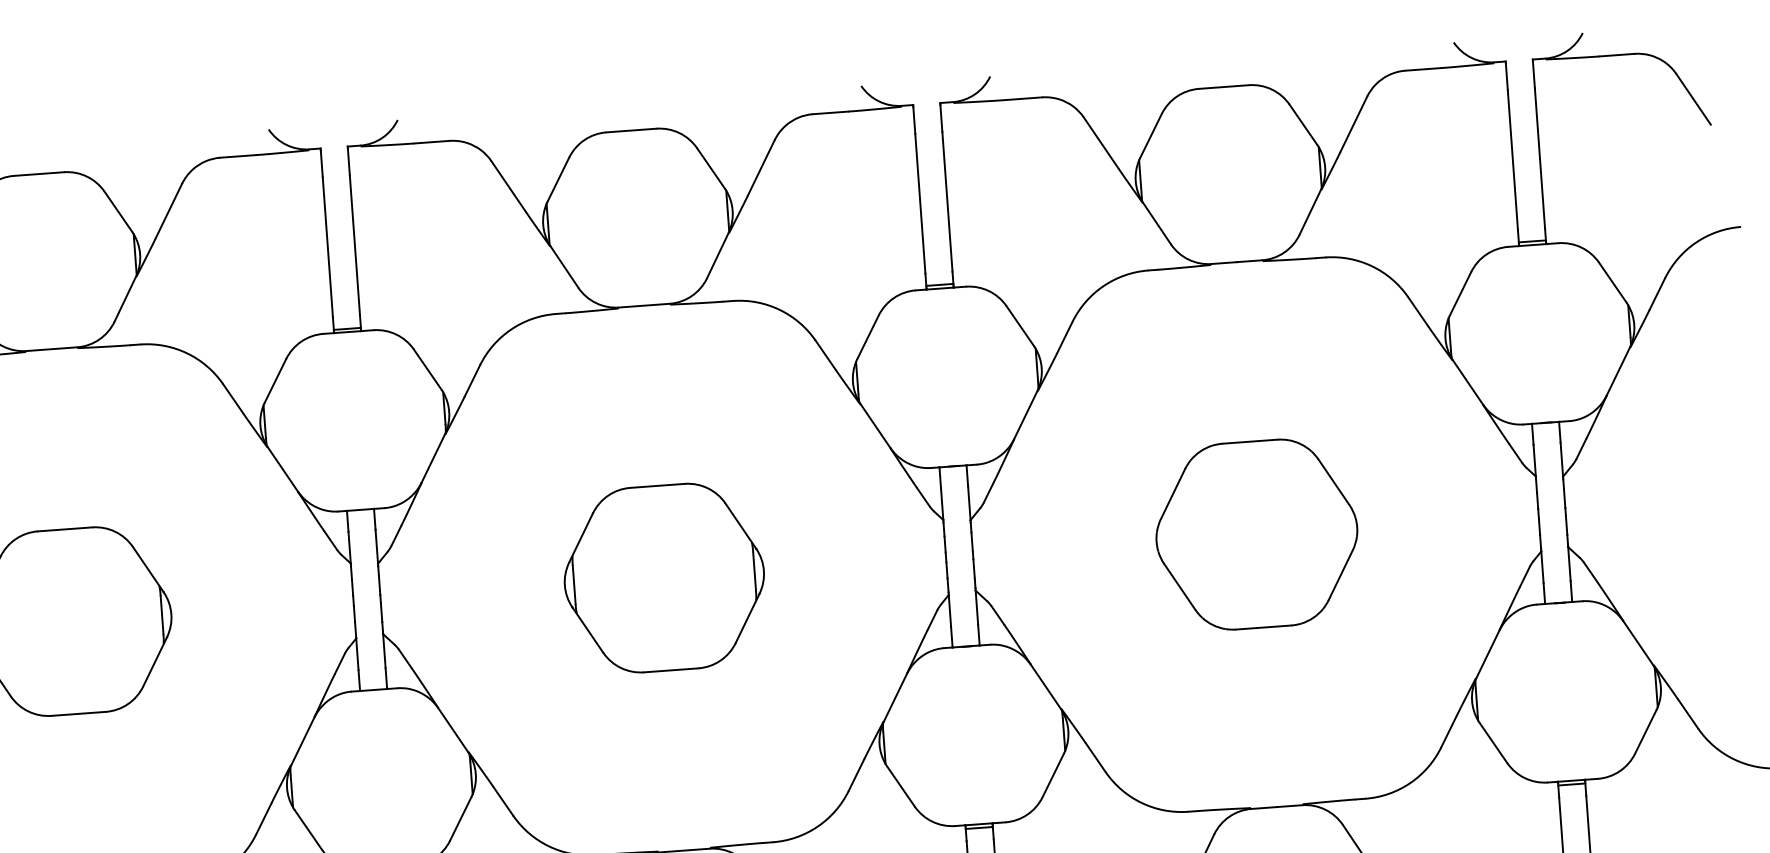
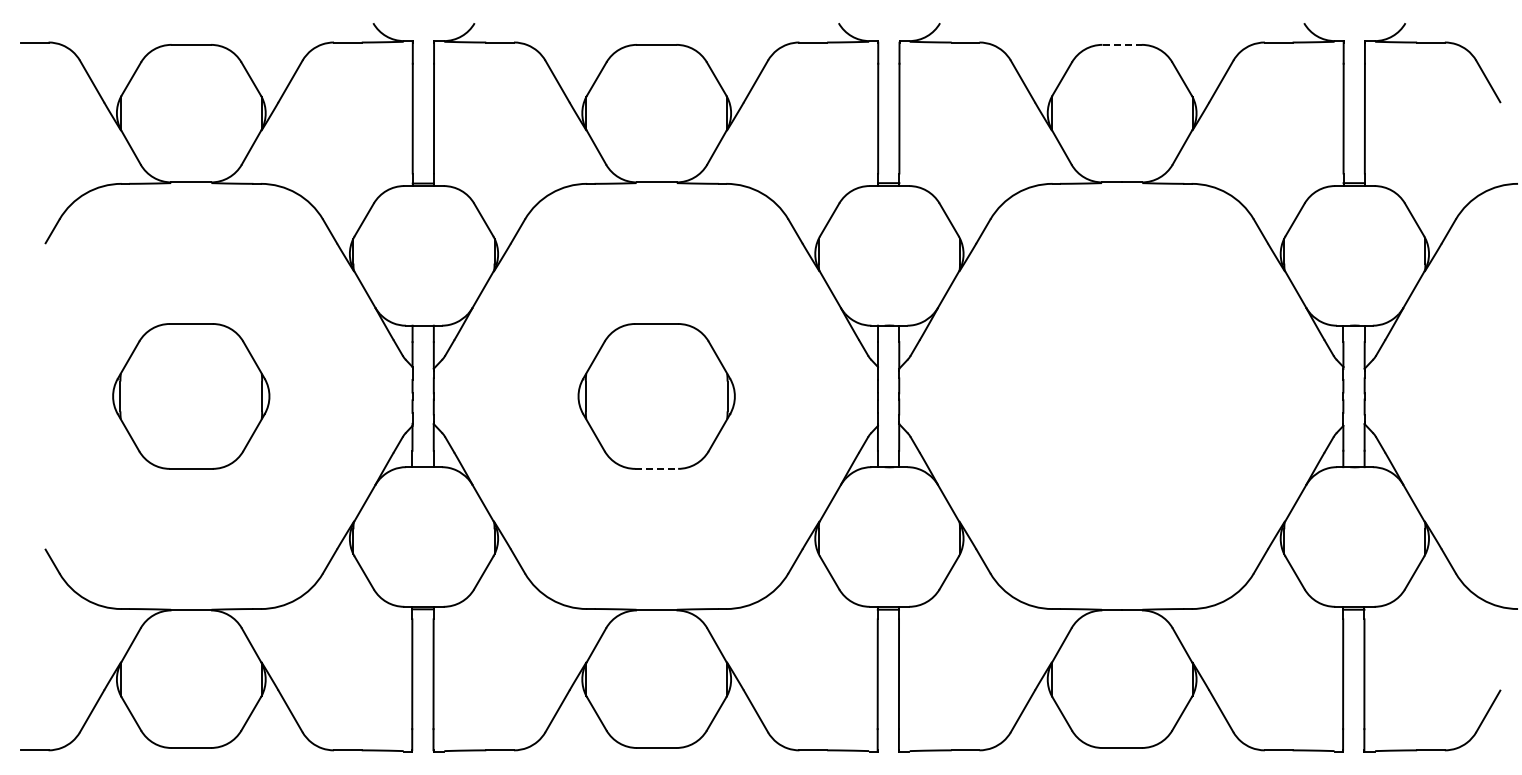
line: (1224, 86) -> (1122, 44), solid -> dashed
part: (1256, 534) -> (1121, 396), removed
line: (672, 669) -> (657, 468), solid -> dashed

